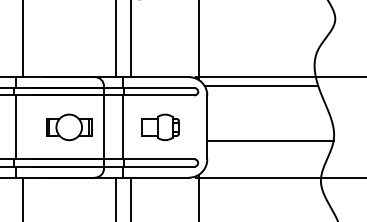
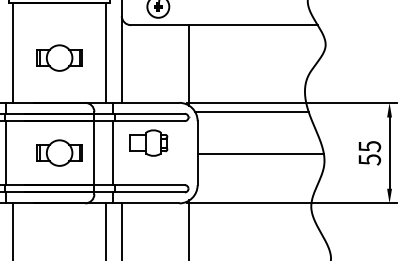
part: (69, 31) -> (59, 57), added
part: (160, 126) -> (148, 142), moved
line: (270, 140) -> (260, 153), moved

